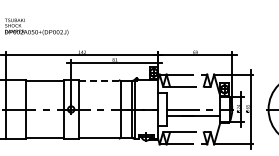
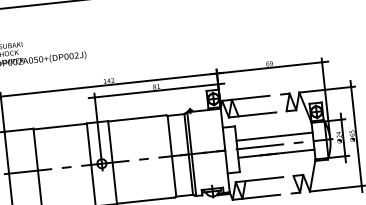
line: (99, 80) -> (137, 118), dashed -> solid
line: (193, 103) -> (274, 136), added

